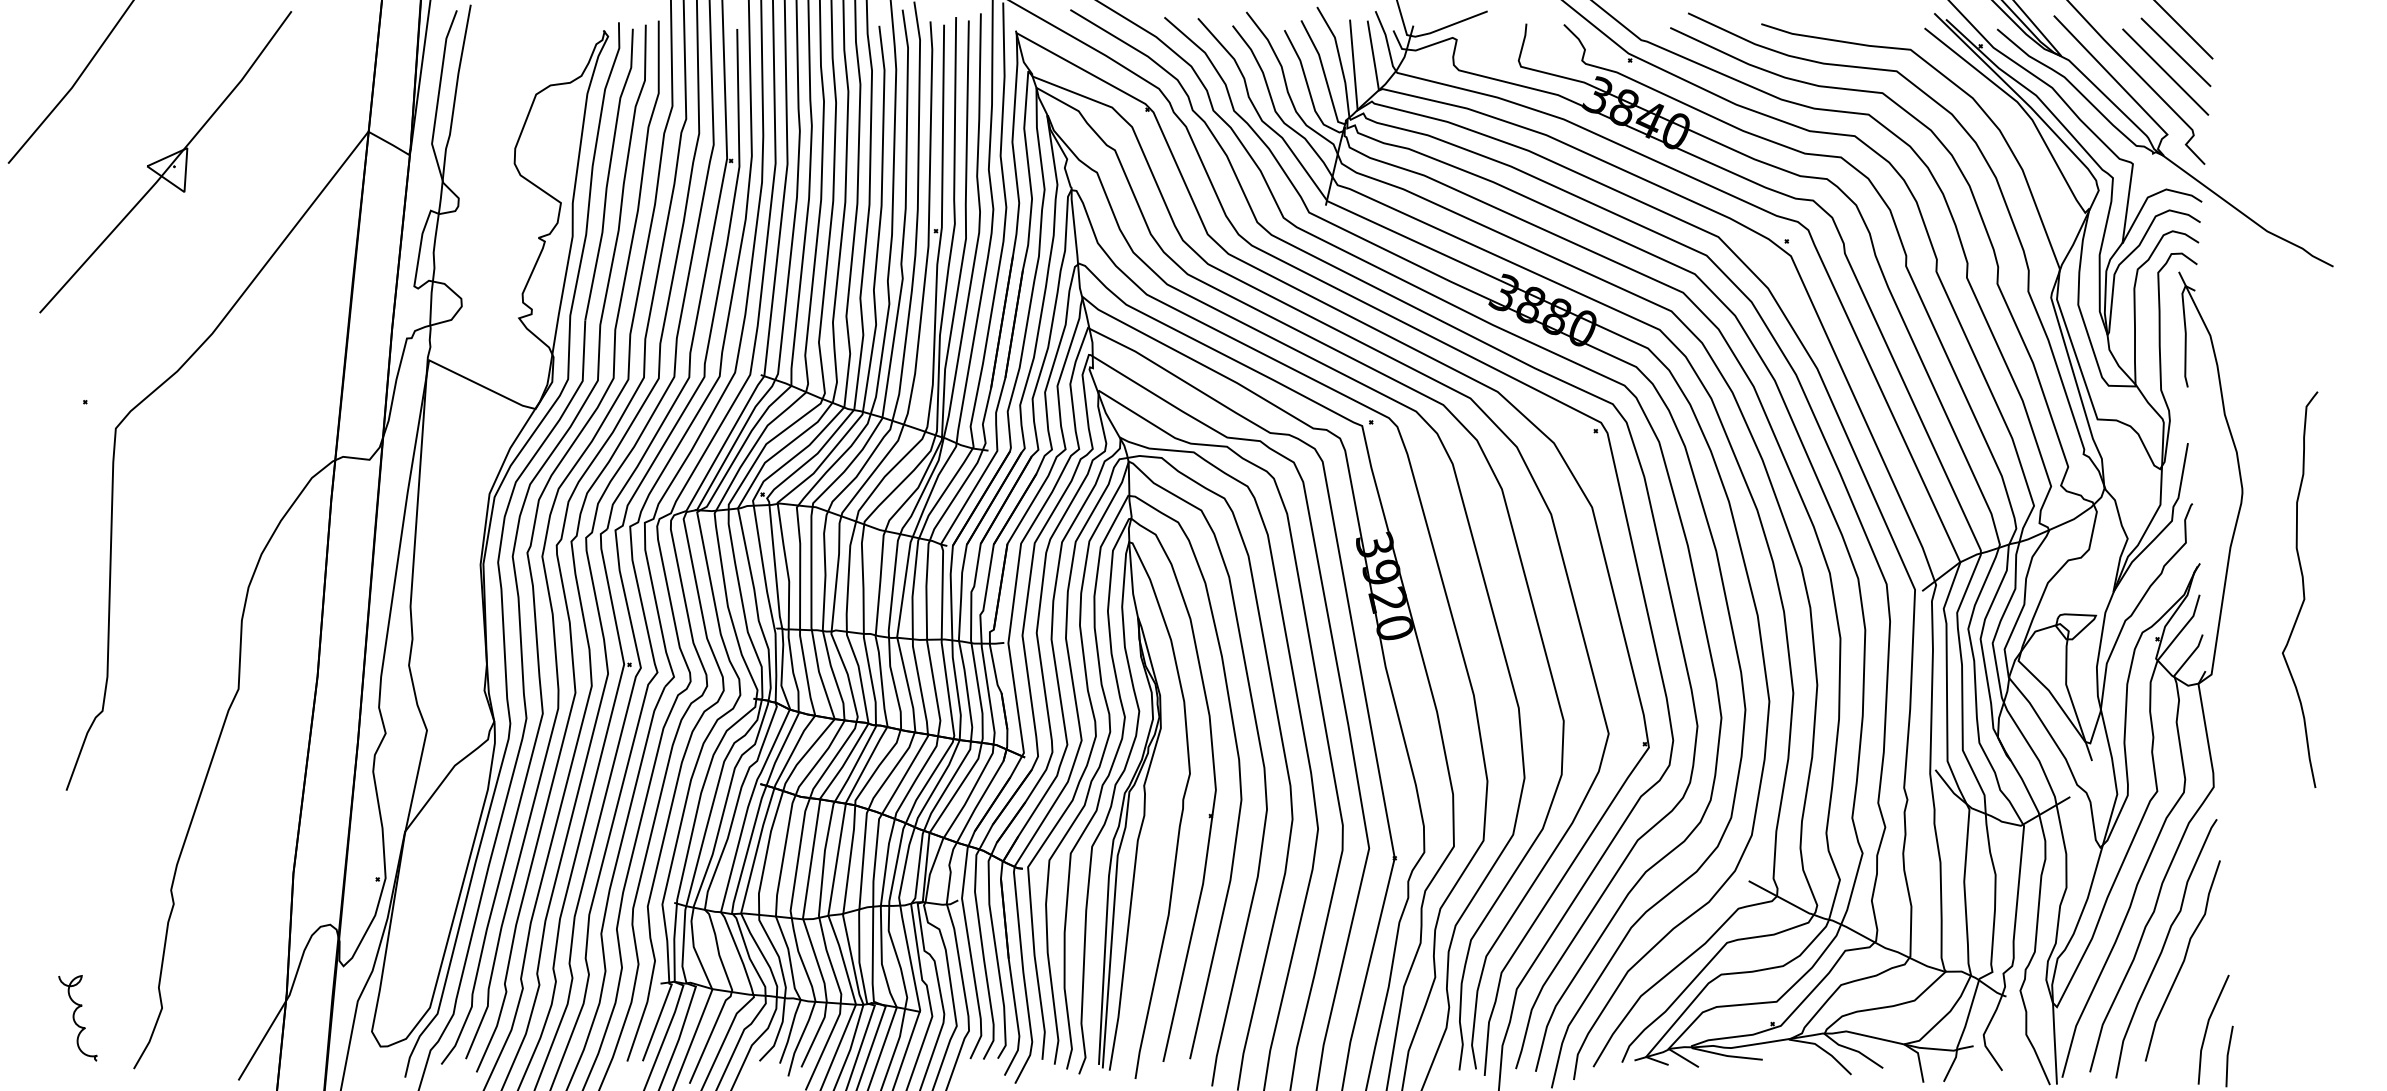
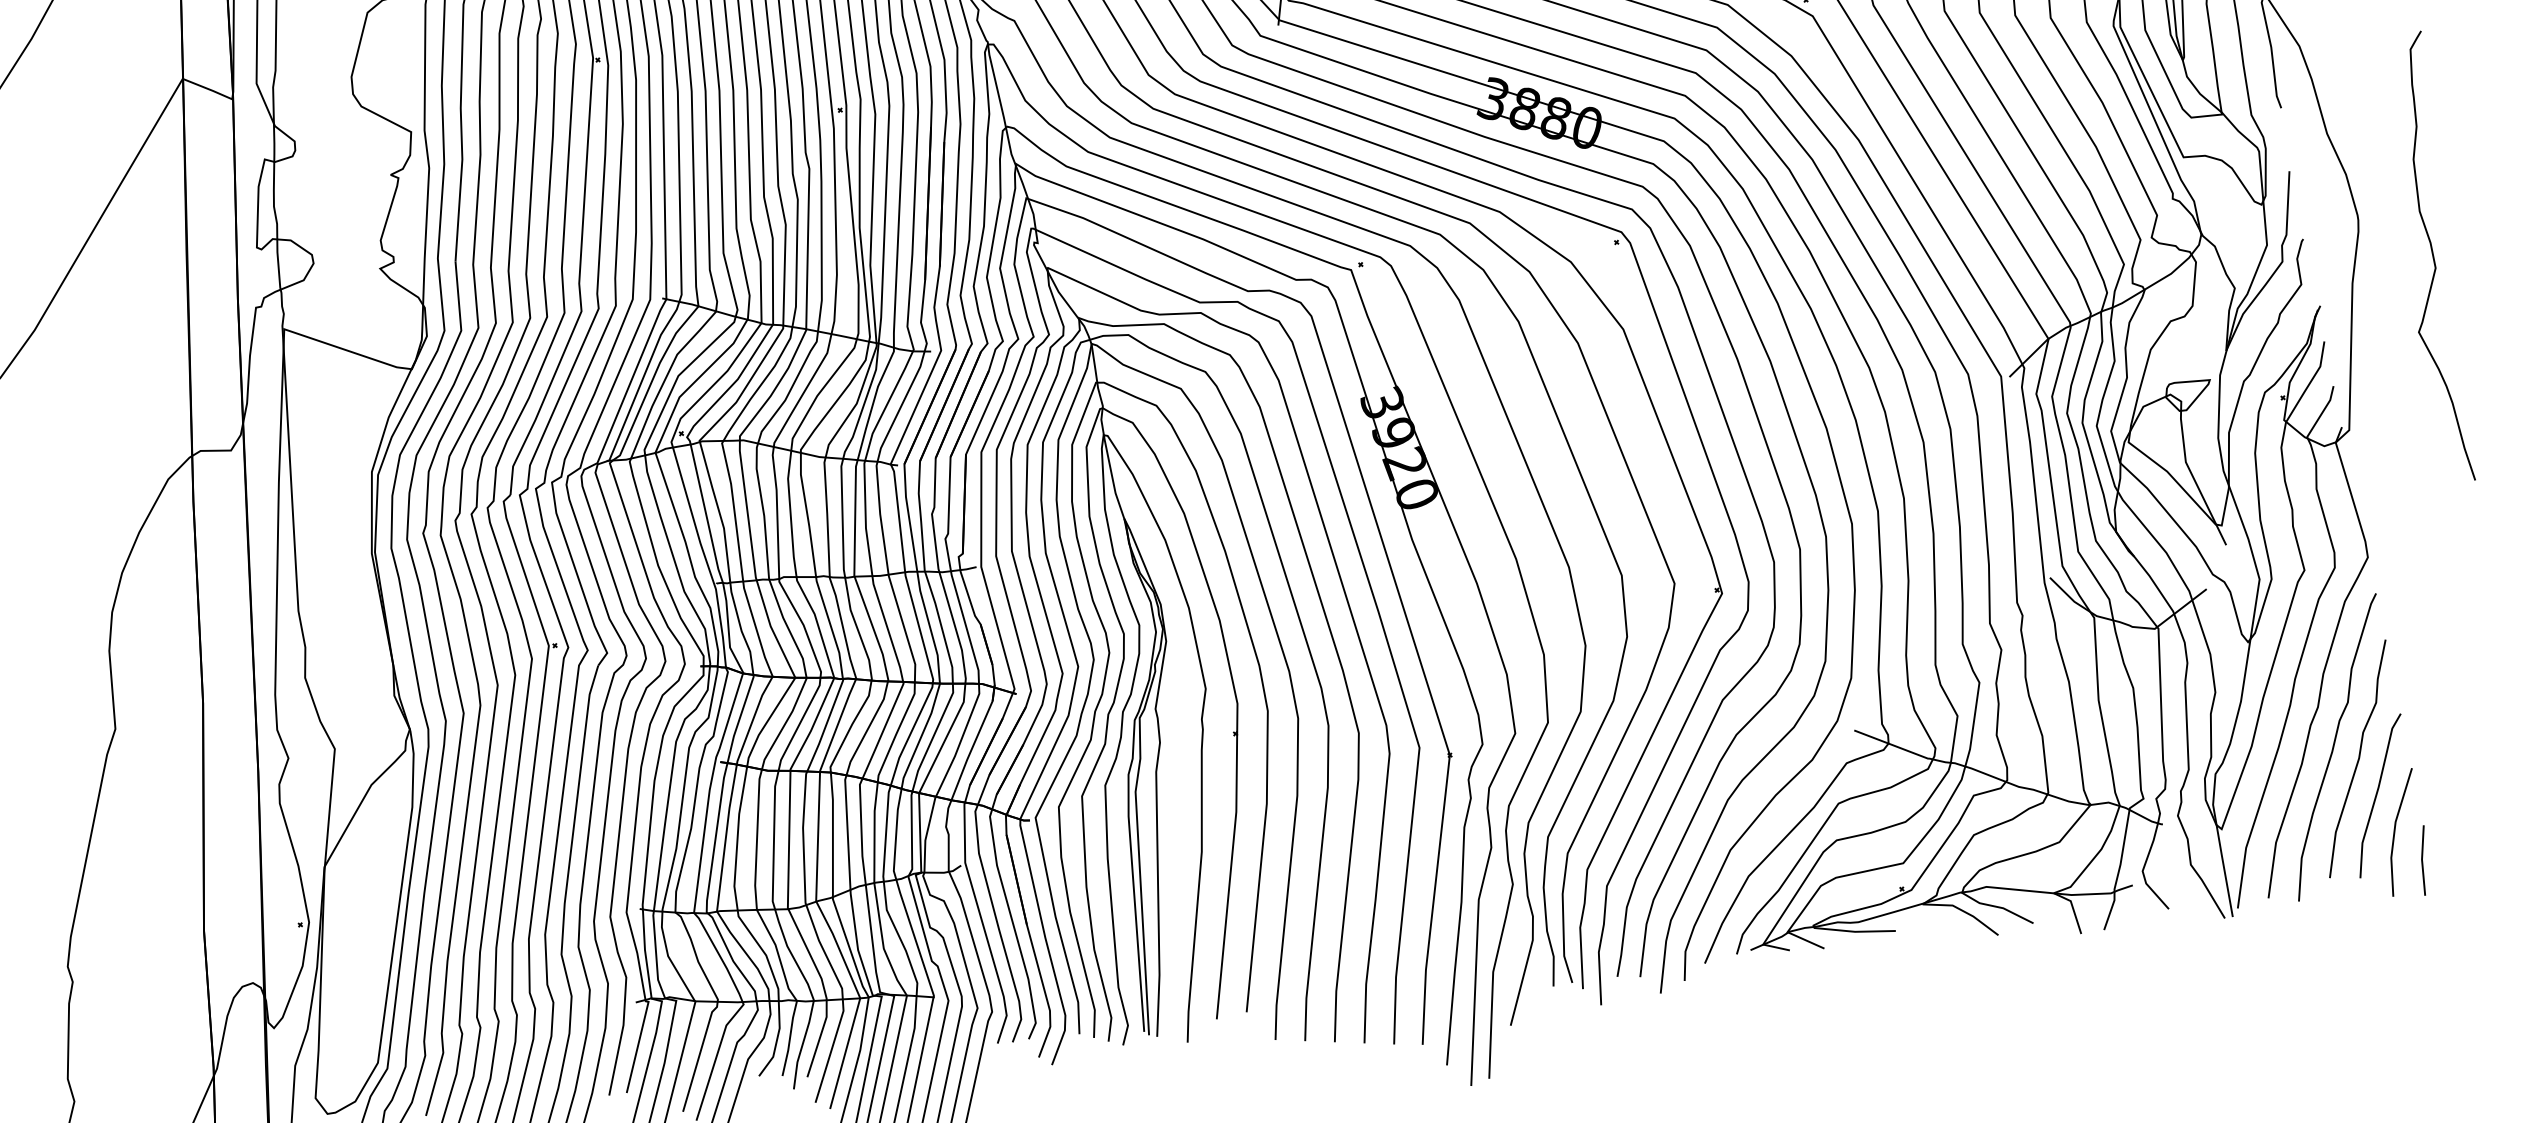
curve: (2302, 589) -> (2432, 257), moved
curve: (2196, 994) -> (2378, 794), added

